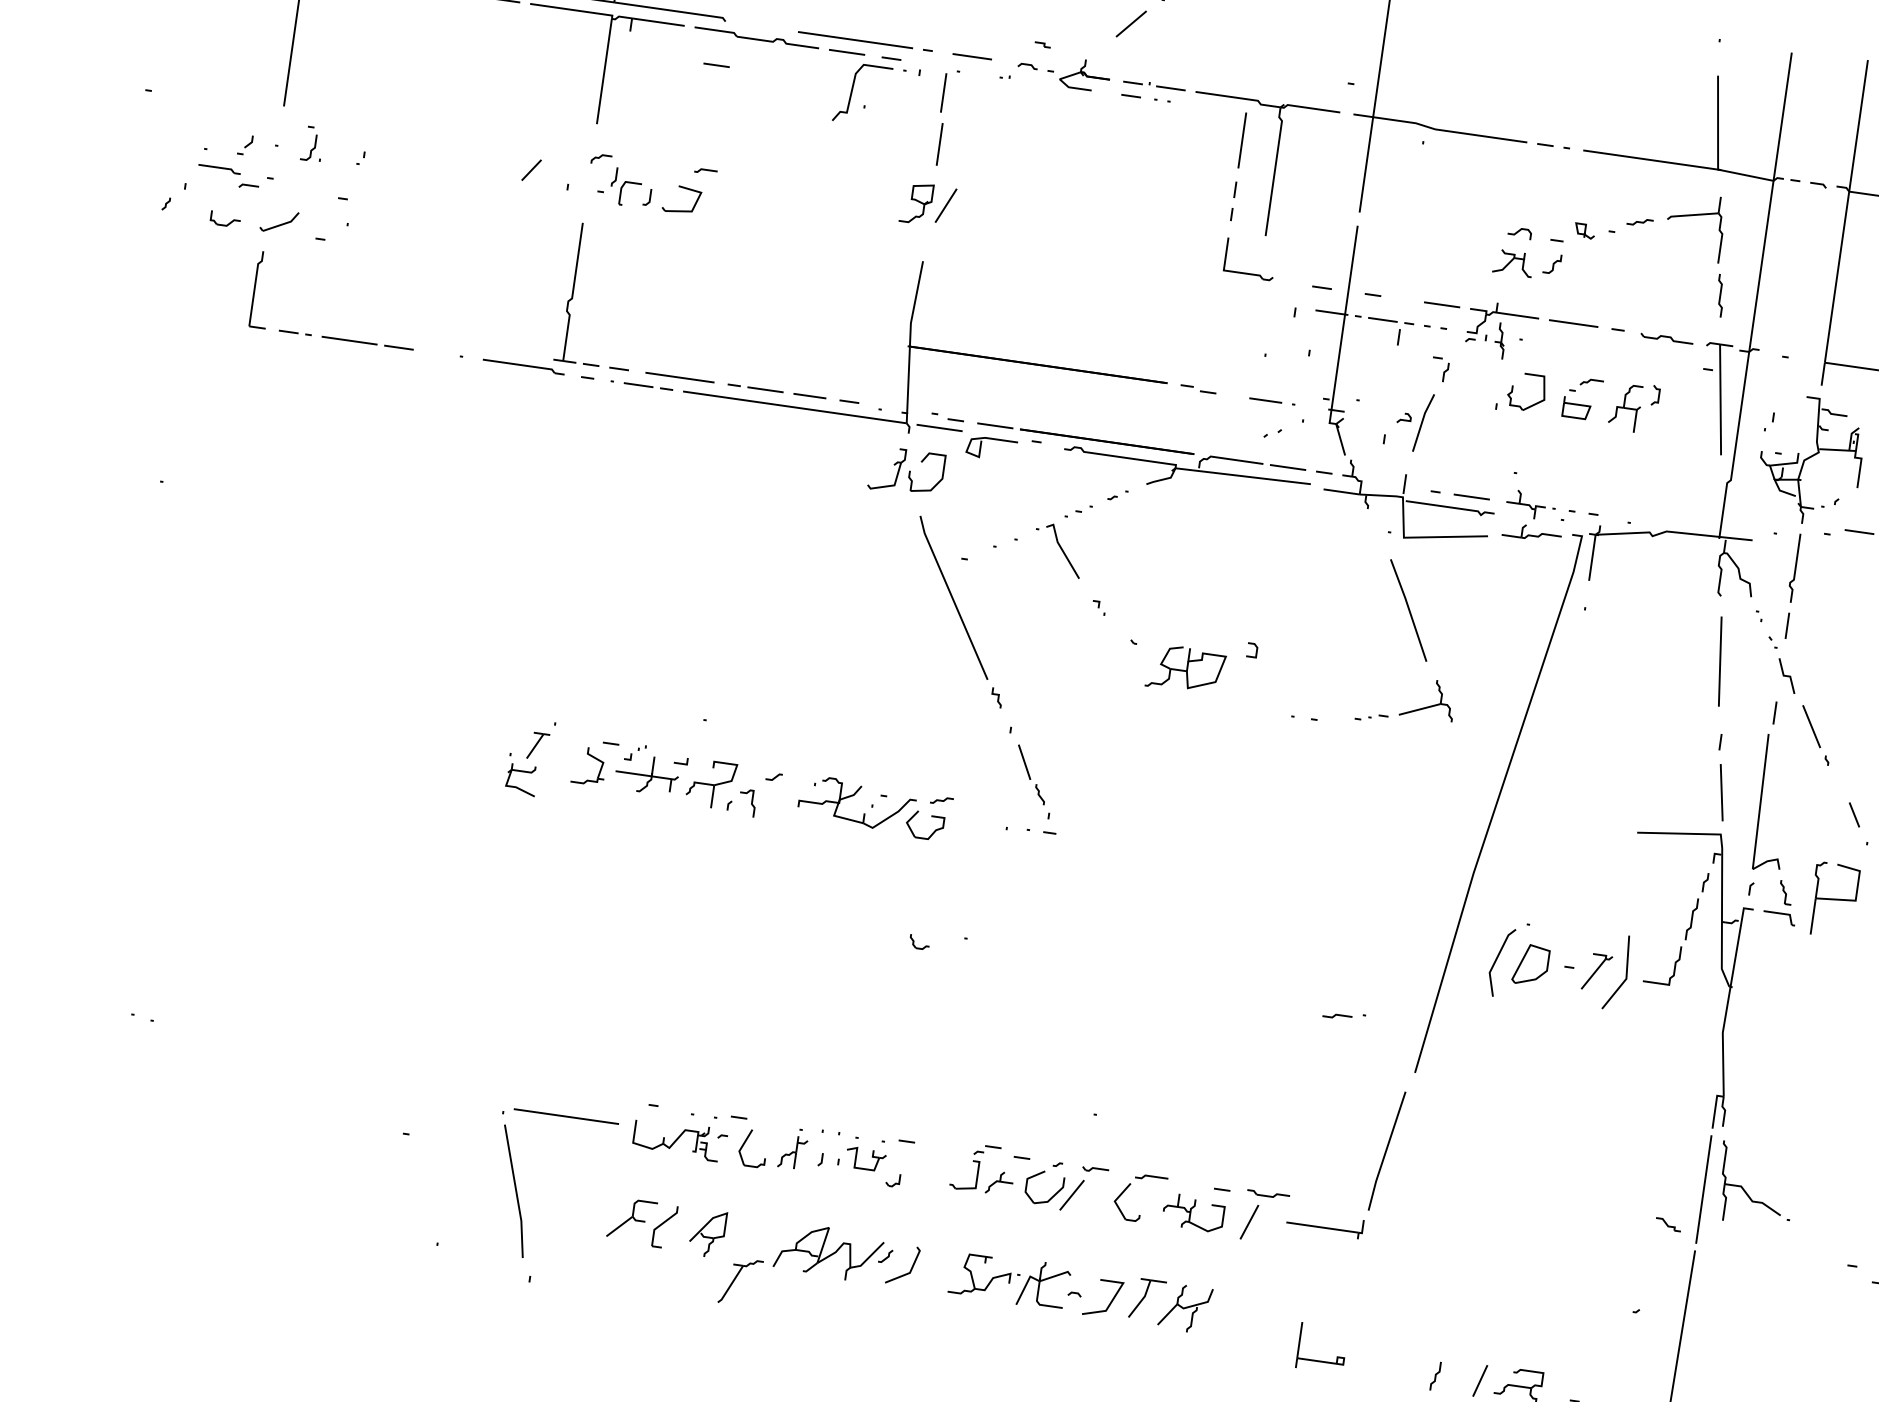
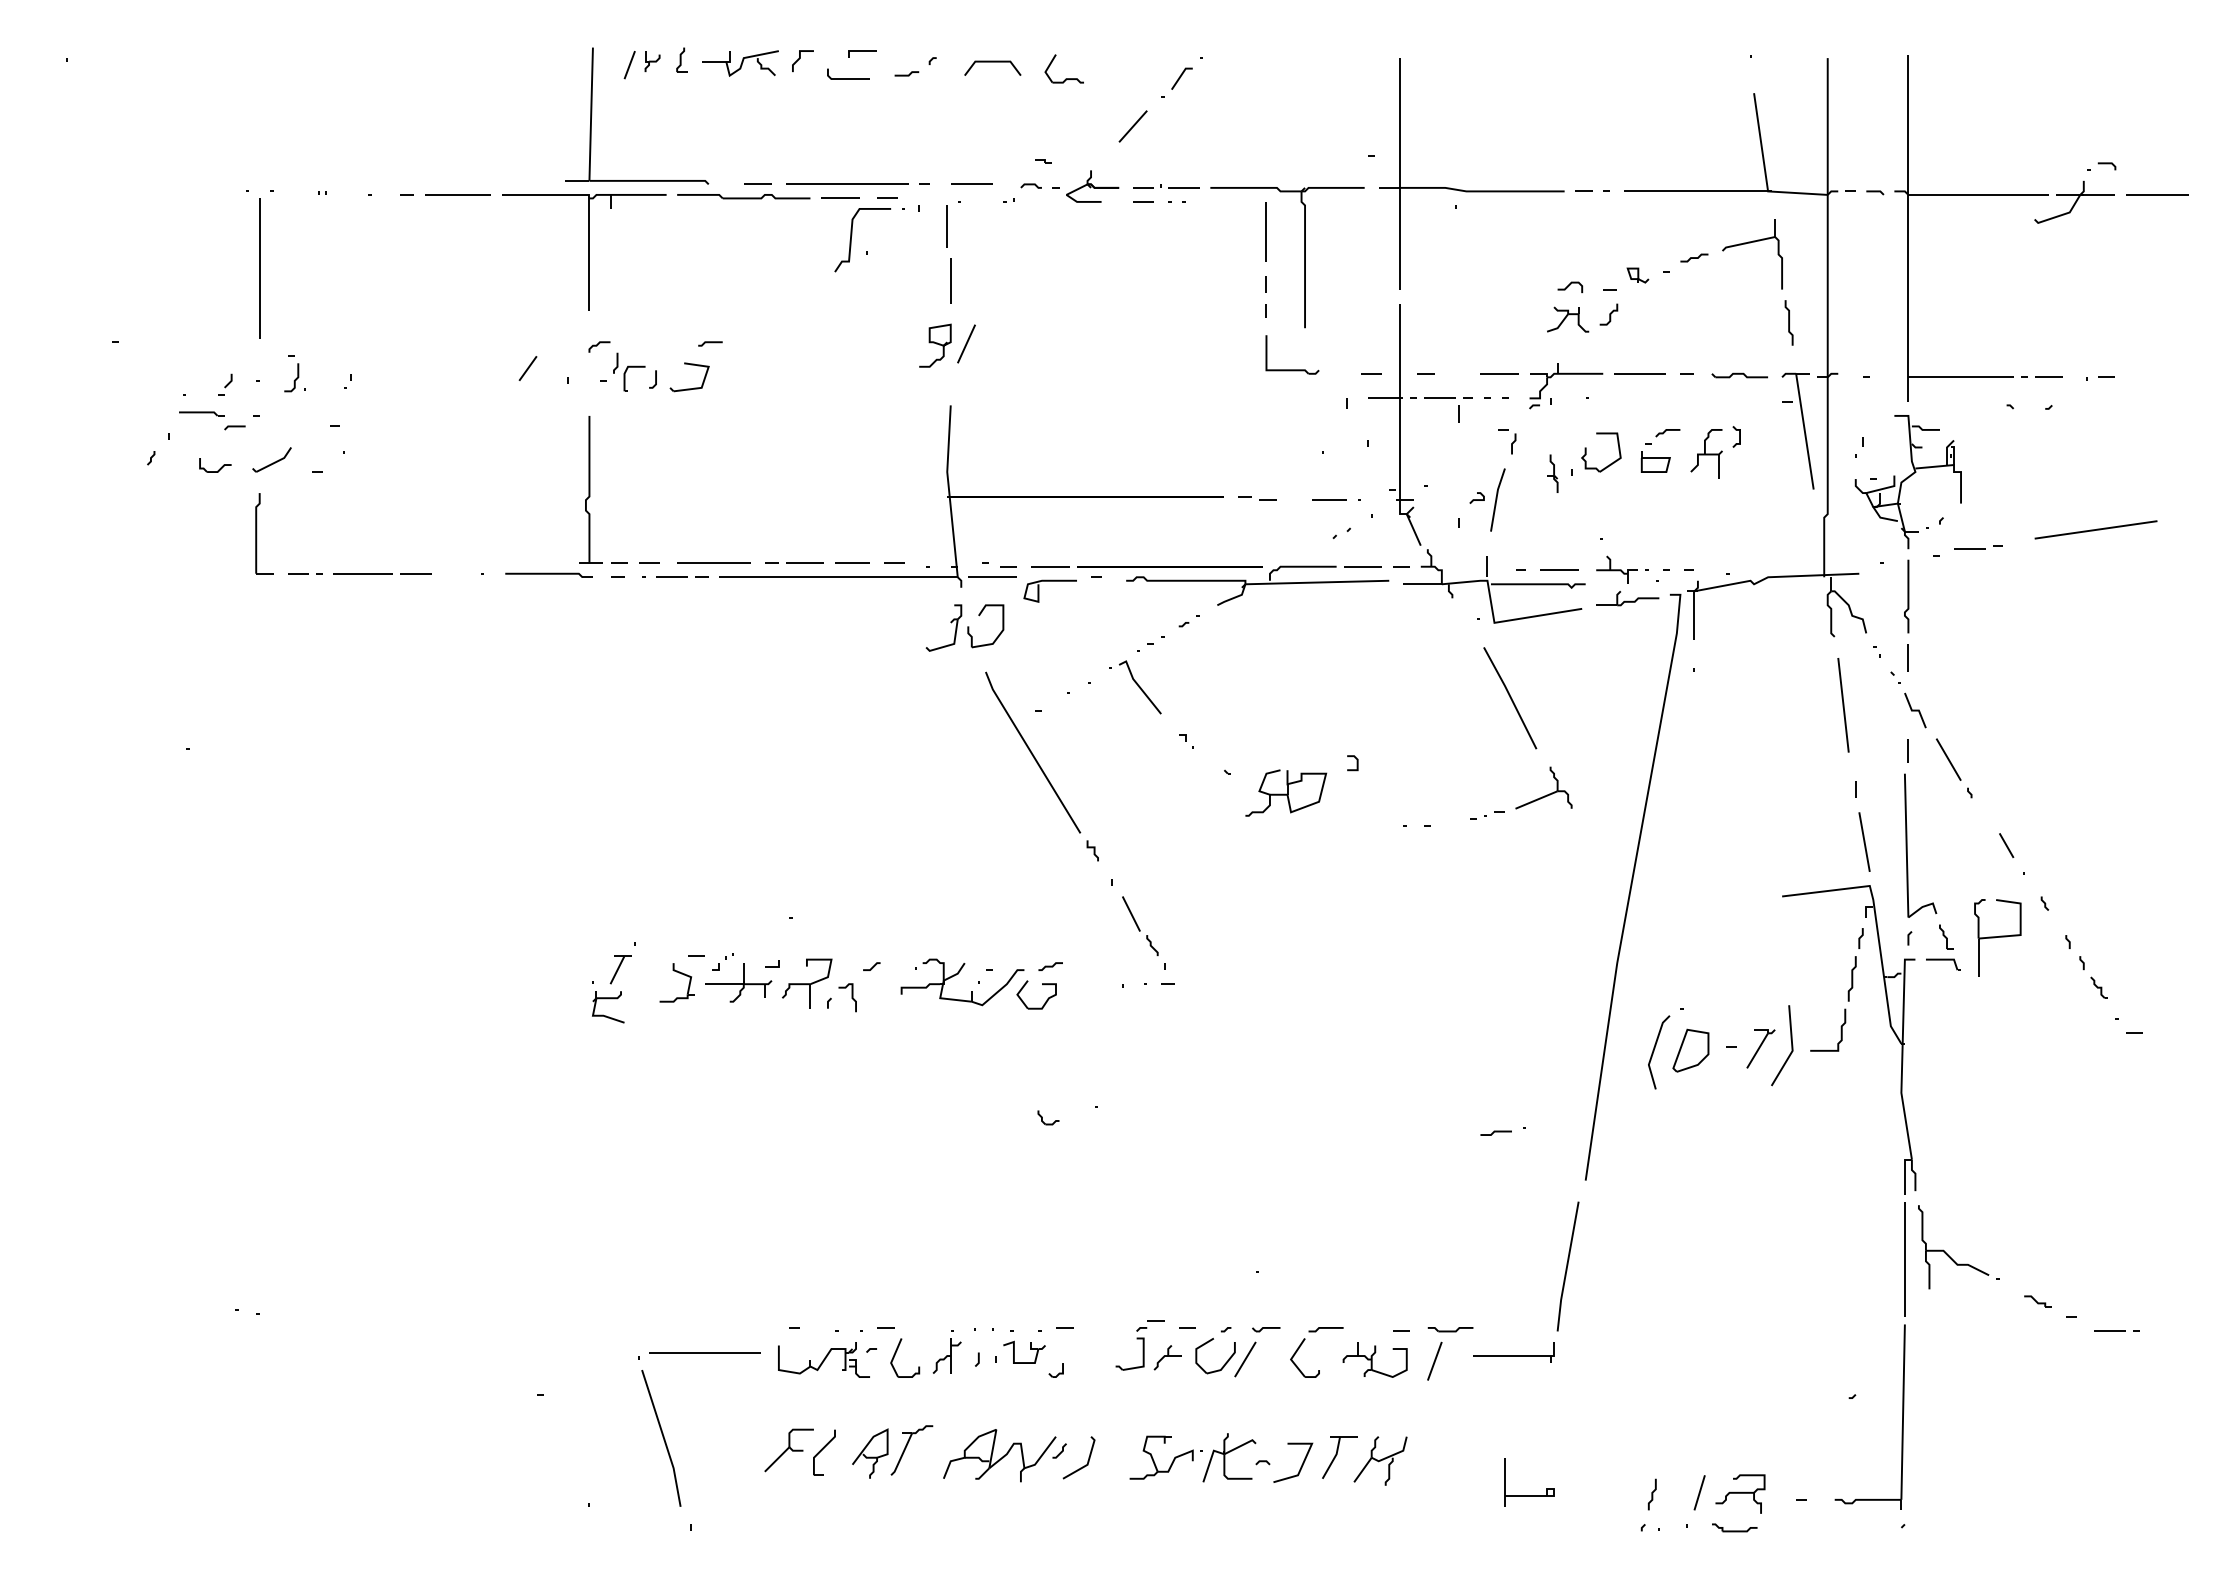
line: (716, 64) -> (757, 183), moved
part: (1499, 340) -> (1552, 473), moved
part: (1667, 1224) -> (2037, 1301), moved
part: (740, 1281) -> (911, 1450), moved

